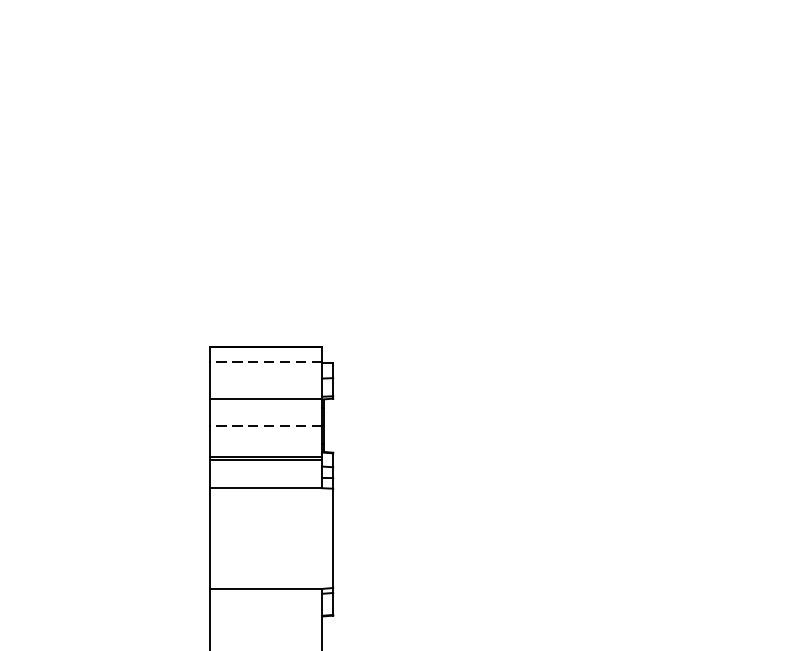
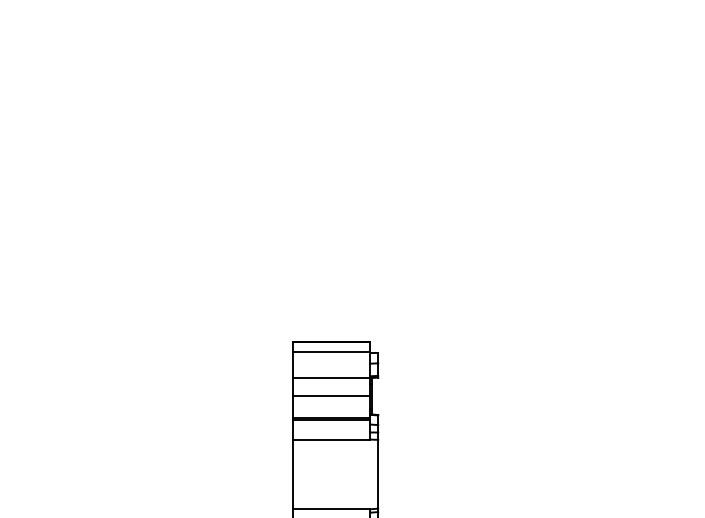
line: (265, 362) -> (331, 352), dashed -> solid
line: (265, 426) -> (331, 396), dashed -> solid

